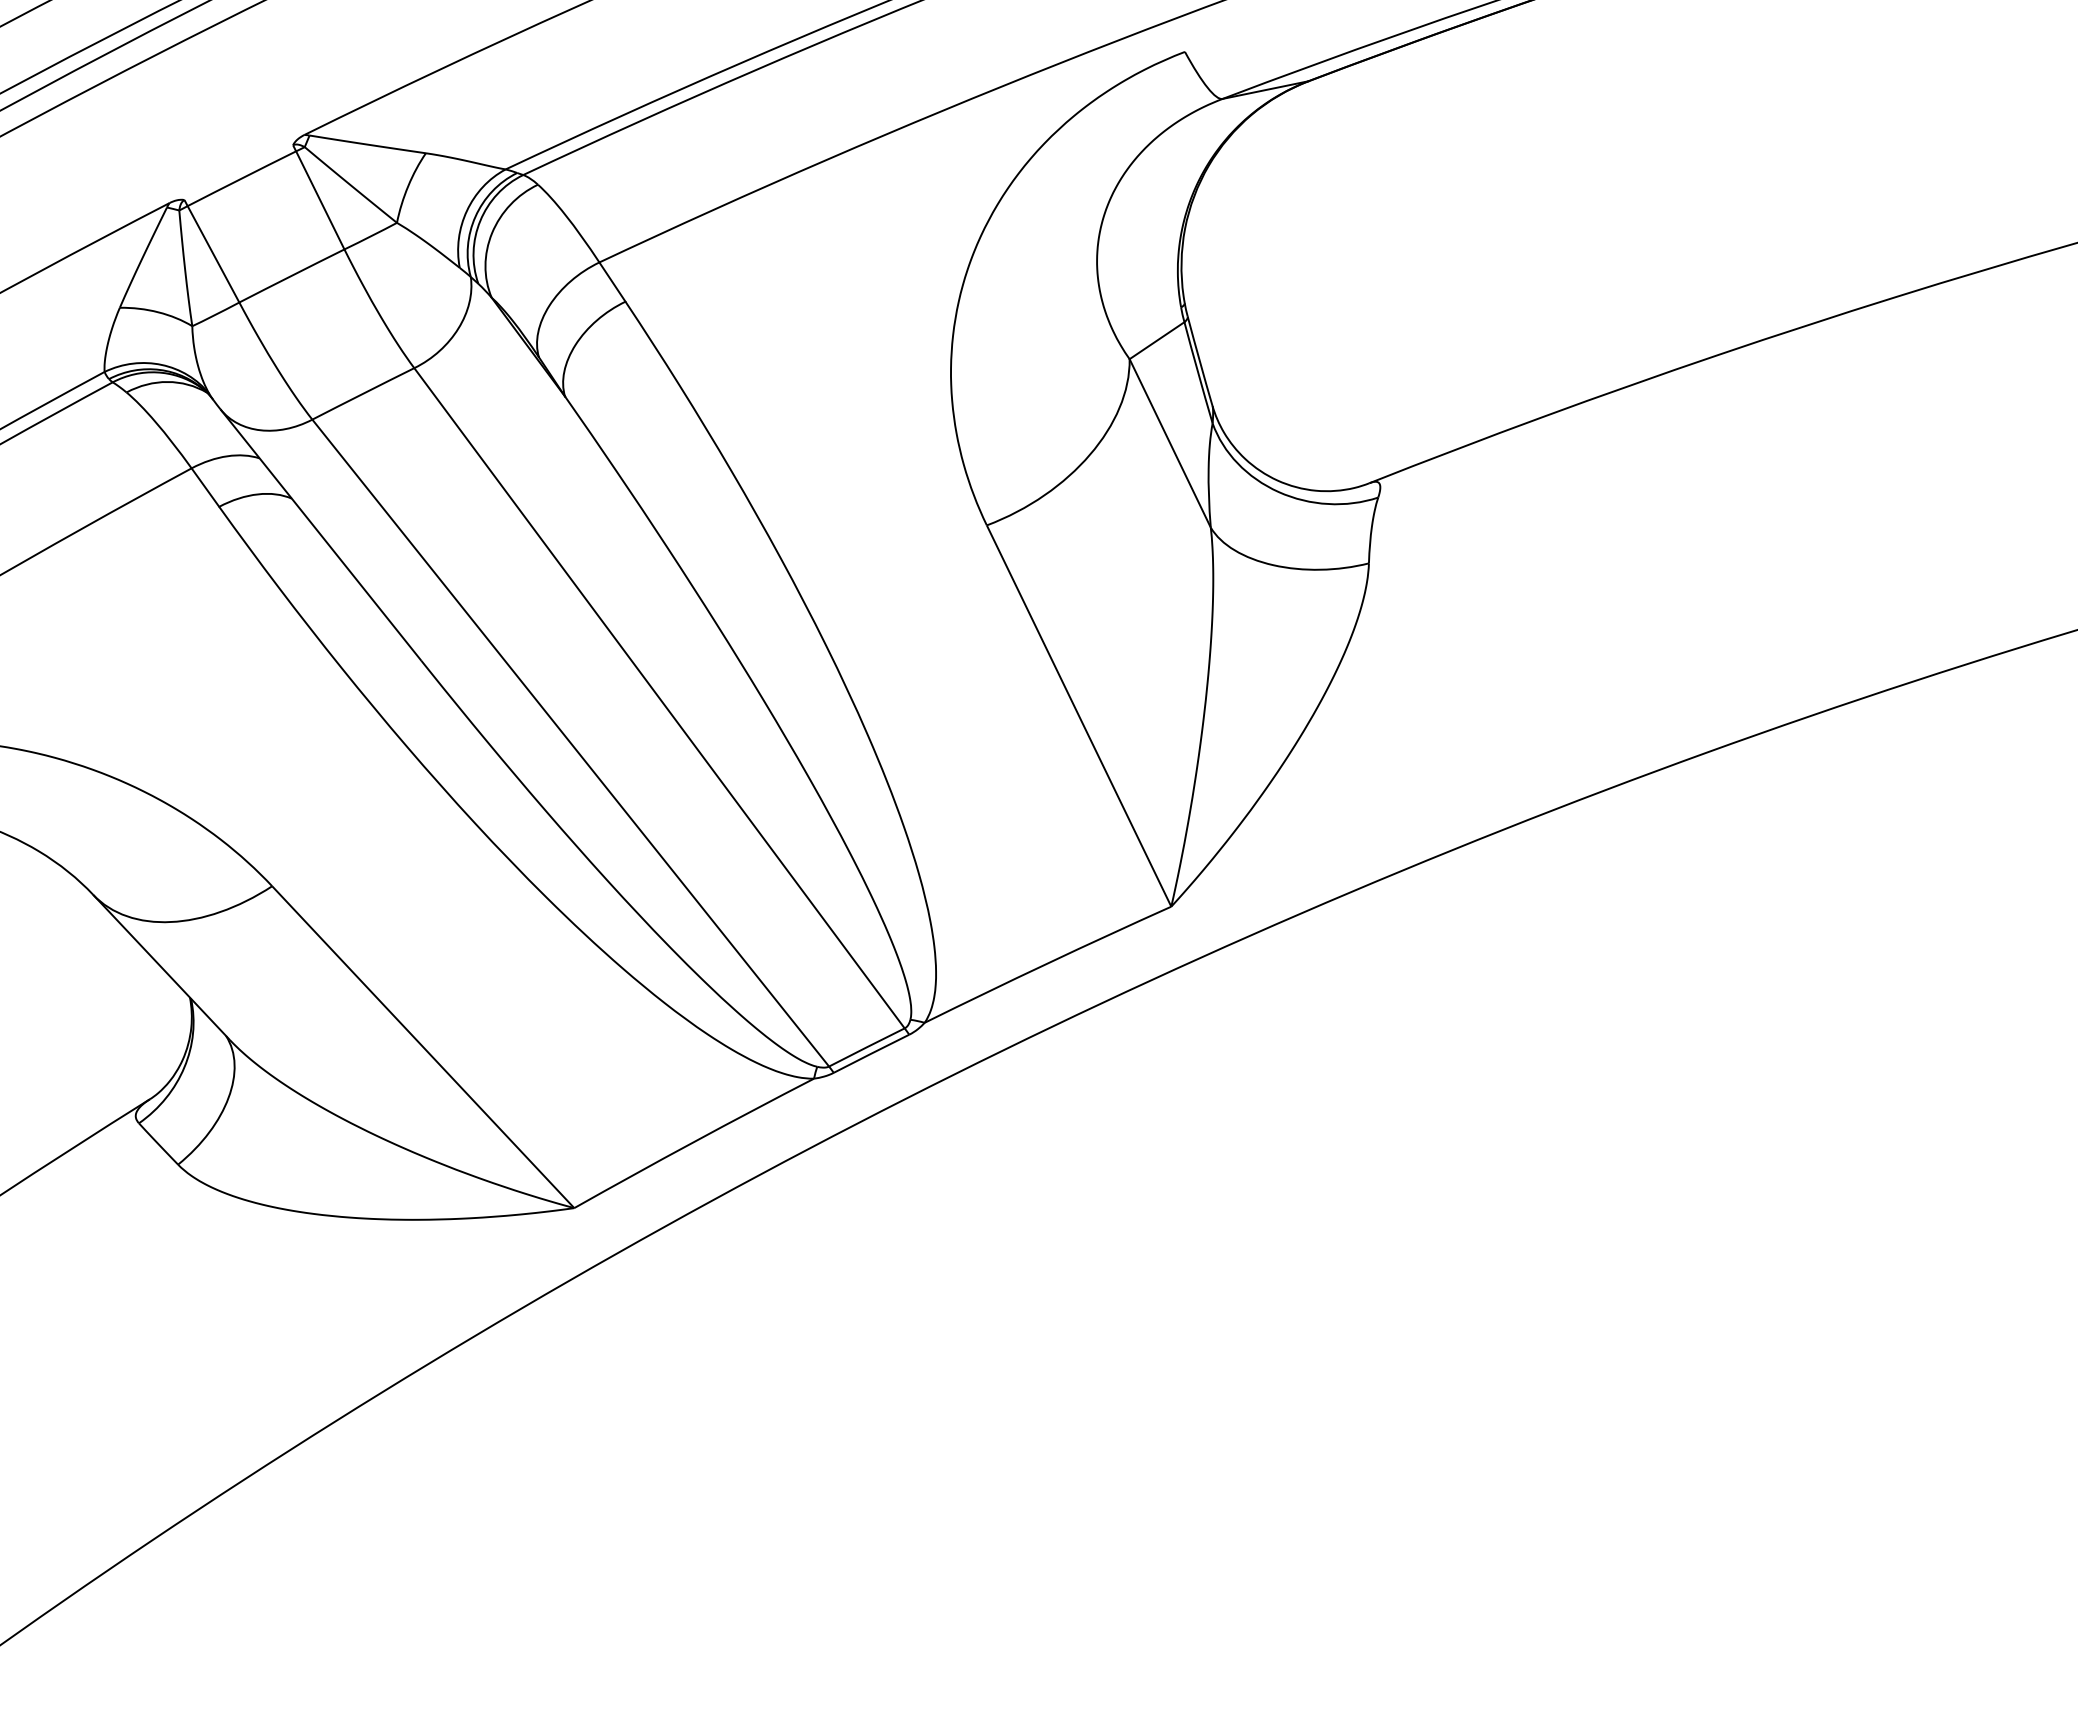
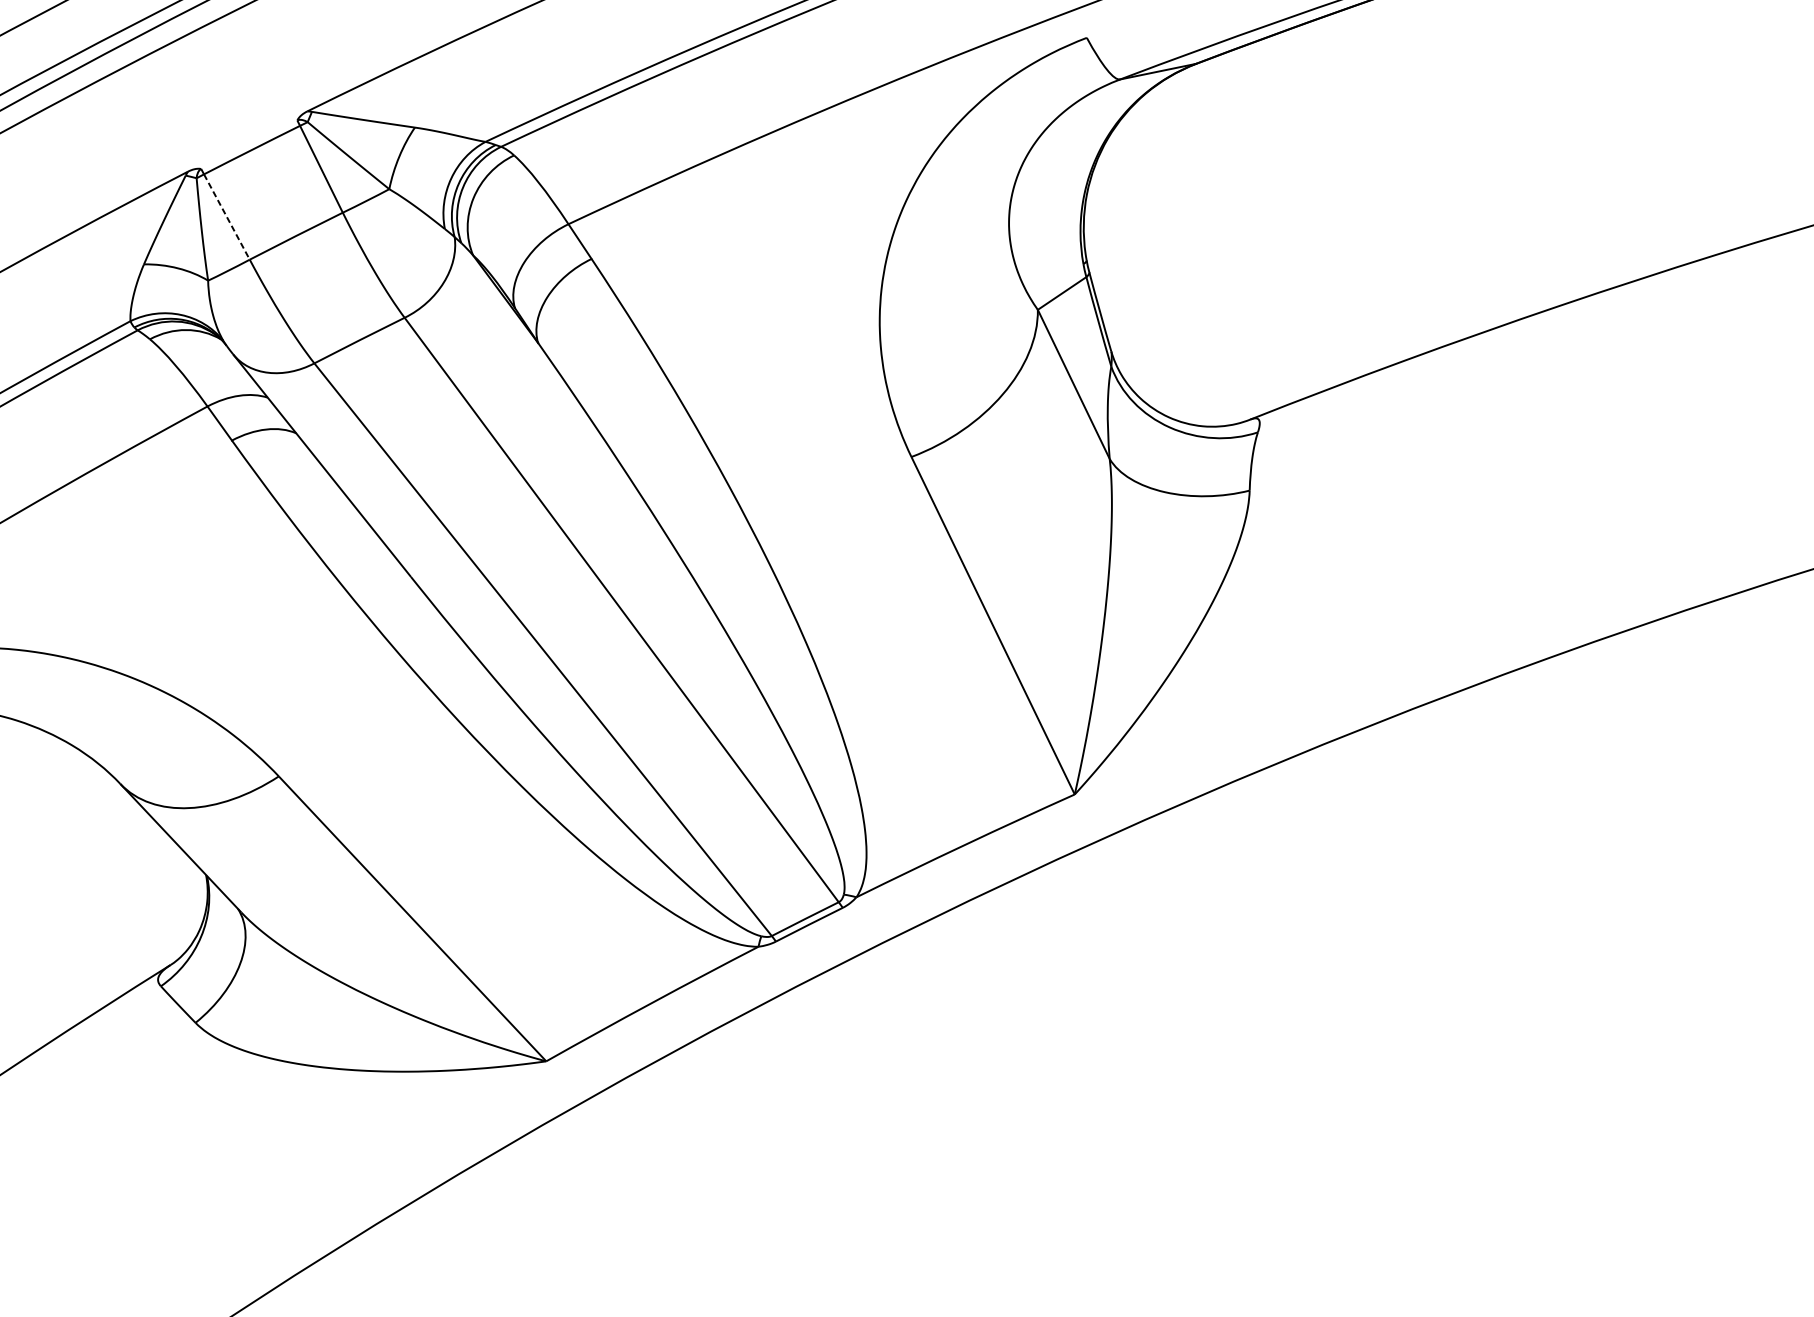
line: (213, 254) -> (226, 217), solid -> dashed

